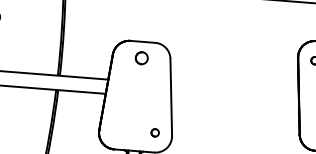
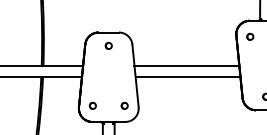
part: (141, 57) -> (108, 45), size x0.62
line: (234, 89) -> (186, 65), added
line: (234, 104) -> (187, 77), added
part: (115, 129) -> (92, 105), added

